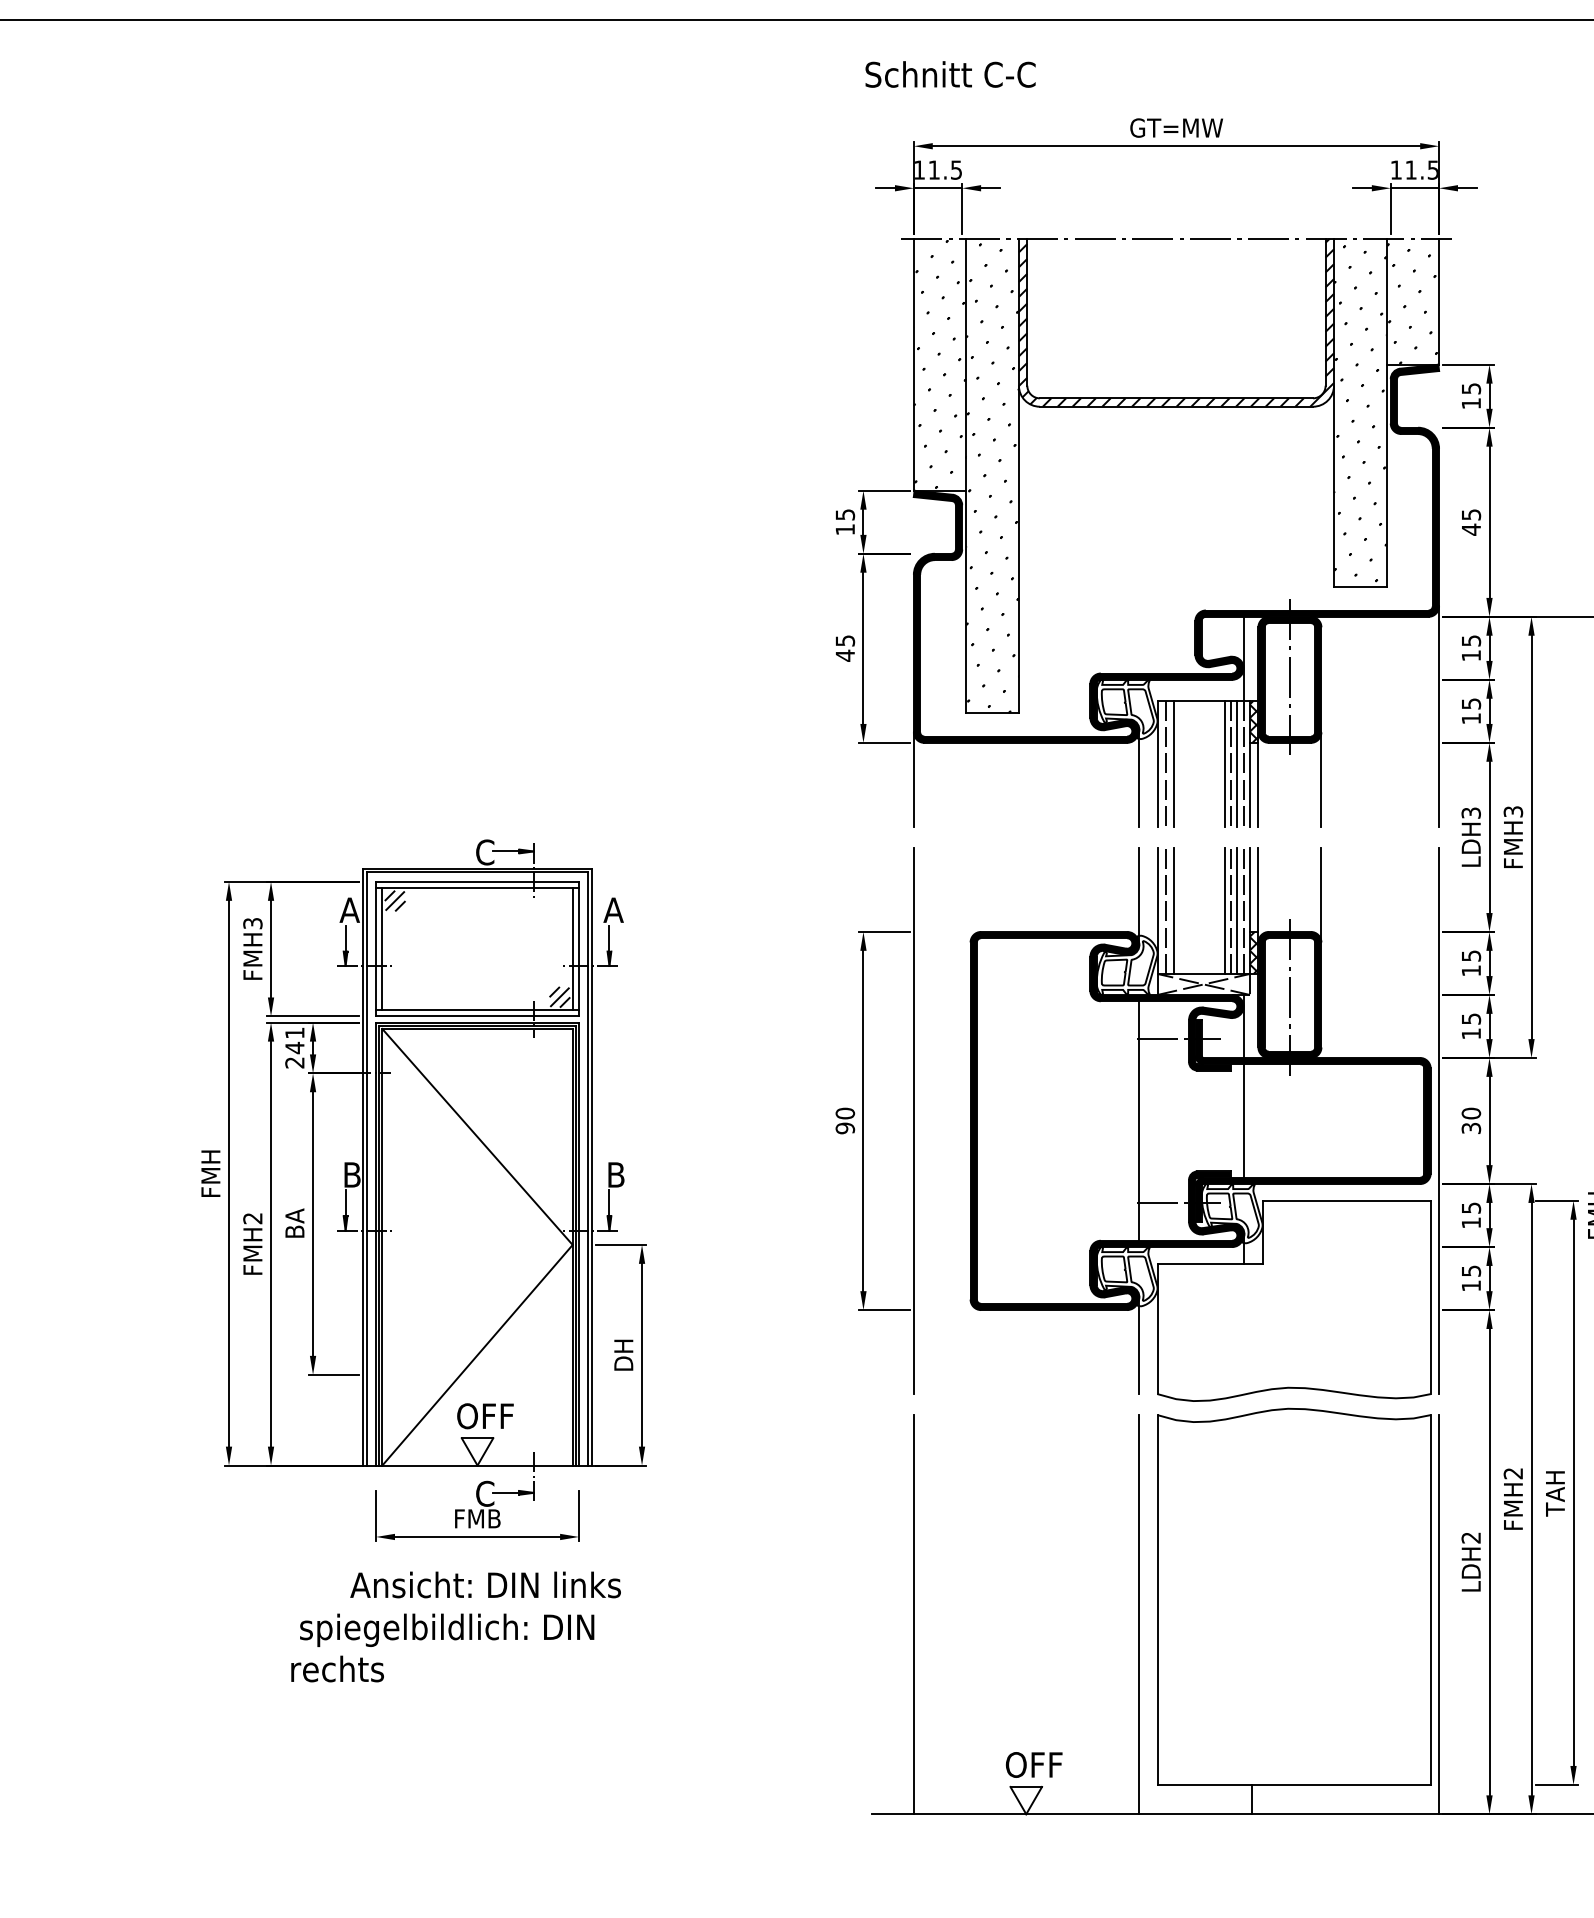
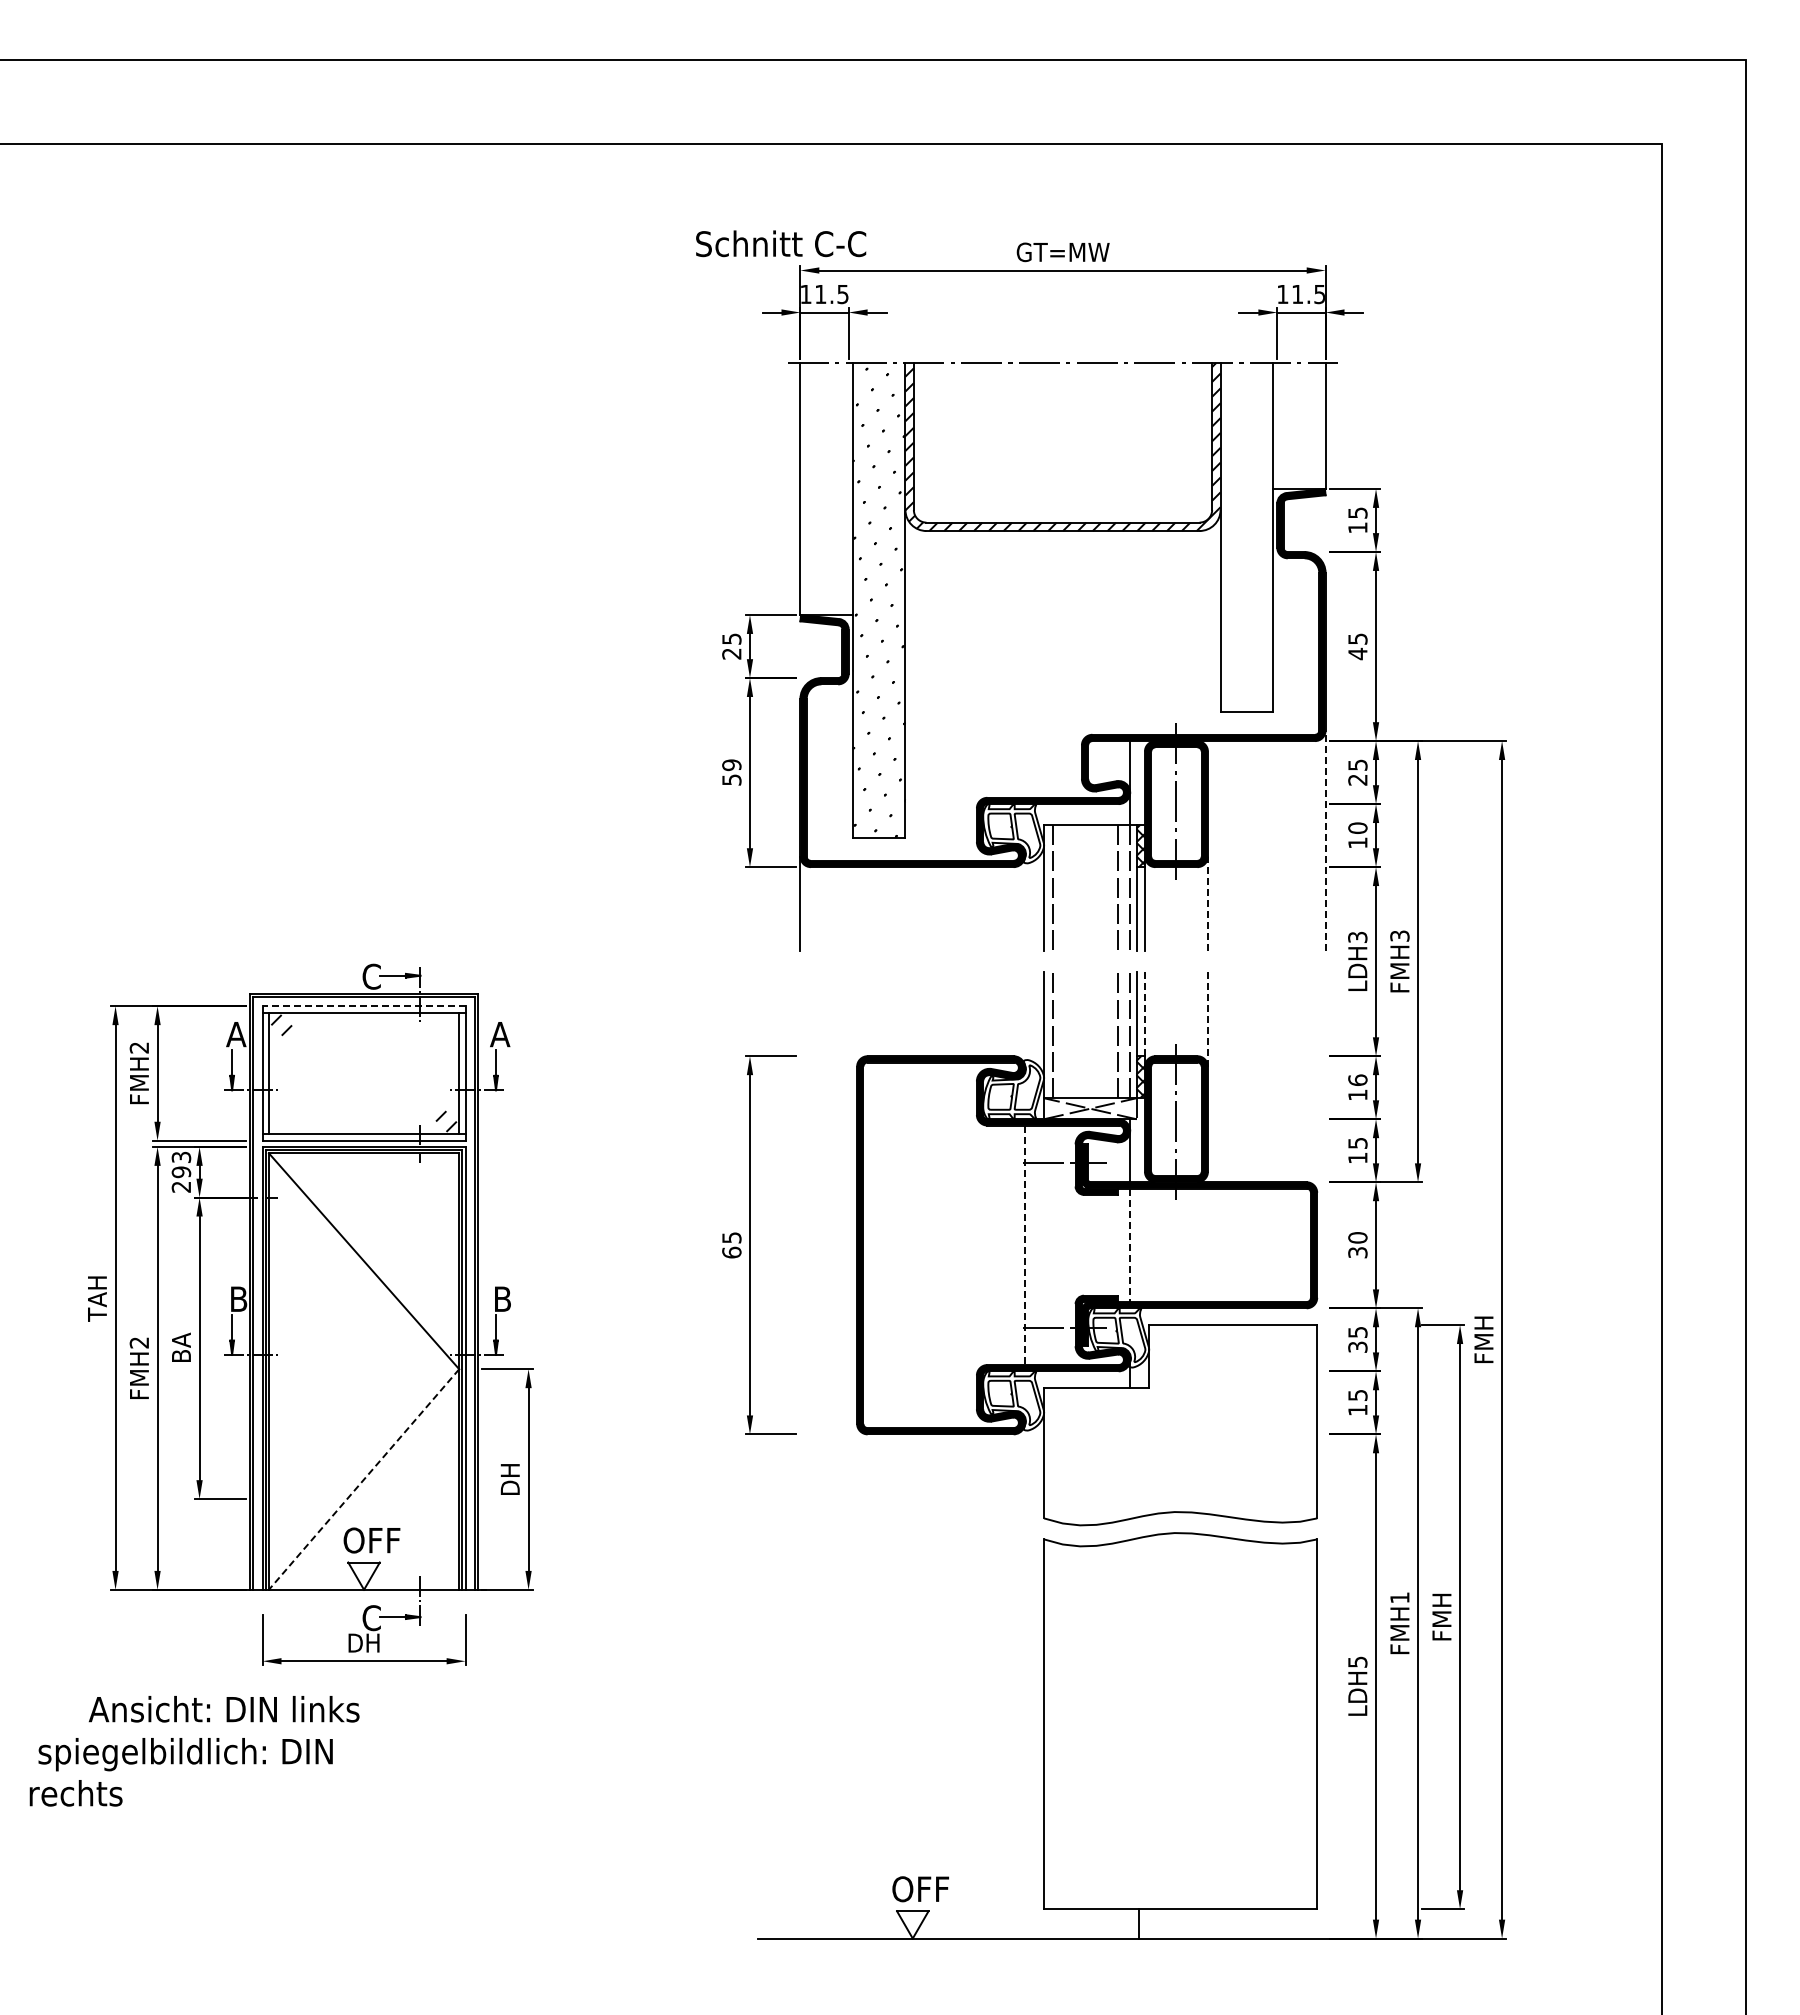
text: (950, 74) -> (781, 243), moved
hatch: (1411, 303) -> (1298, 427), removed
hatch: (939, 364) -> (826, 488), removed
hatch: (1359, 413) -> (1246, 537), removed
text: (844, 529) -> (731, 653), 15 -> 25
text: (844, 648) -> (731, 772), 45 -> 59
text: (1470, 655) -> (1357, 779), 15 -> 25
text: (1470, 703) -> (1357, 827), 15 -> 10
line: (1438, 716) -> (1325, 840), solid -> dashed
line: (1173, 764) -> (1060, 888), removed
line: (1224, 764) -> (1111, 888), removed
line: (1236, 764) -> (1123, 888), removed
line: (1138, 779) -> (1025, 903), removed
line: (1320, 779) -> (1207, 903), solid -> dashed
line: (476, 882) -> (363, 1006), solid -> dashed
line: (1257, 890) -> (1144, 1014), solid -> dashed
line: (1138, 895) -> (1025, 1019), removed
line: (1320, 895) -> (1207, 1019), solid -> dashed
line: (394, 901) -> (281, 1025), removed
line: (1173, 911) -> (1060, 1035), removed
line: (1224, 911) -> (1111, 1035), removed
line: (1236, 911) -> (1123, 1035), removed
text: (252, 923) -> (139, 1047), FMH3 -> FMH2
text: (1470, 955) -> (1357, 1079), 15 -> 16
line: (559, 997) -> (446, 1121), removed
text: (294, 1040) -> (181, 1164), 241 -> 293
text: (844, 1121) -> (731, 1245), 90 -> 65
line: (913, 1121) -> (800, 1245), removed
line: (1138, 1121) -> (1025, 1245), solid -> dashed
line: (1243, 1121) -> (1130, 1245), solid -> dashed
line: (1438, 1121) -> (1325, 1245), removed
text: (210, 1173) -> (97, 1297), FMH -> TAH
text: (1470, 1222) -> (1357, 1346), 15 -> 35
line: (1138, 1346) -> (1025, 1470), removed
line: (477, 1355) -> (364, 1479), solid -> dashed
text: (1512, 1473) -> (1399, 1597), FMH2 -> FMH1
text: (1554, 1492) -> (1441, 1616), TAH -> FMH
text: (477, 1518) -> (364, 1642), FMB -> DH
text: (1470, 1537) -> (1357, 1661), LDH2 -> LDH5
line: (913, 1614) -> (800, 1738), removed
line: (1138, 1614) -> (1025, 1738), removed
line: (1438, 1614) -> (1325, 1738), removed
text: (455, 1627) -> (194, 1751), moved

